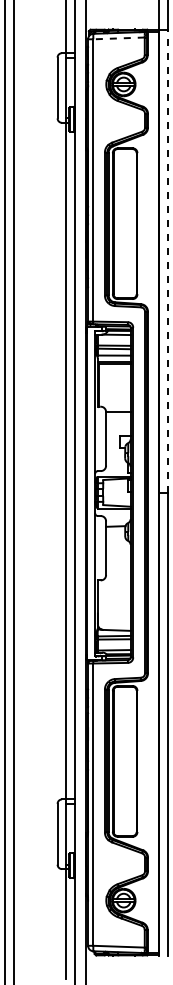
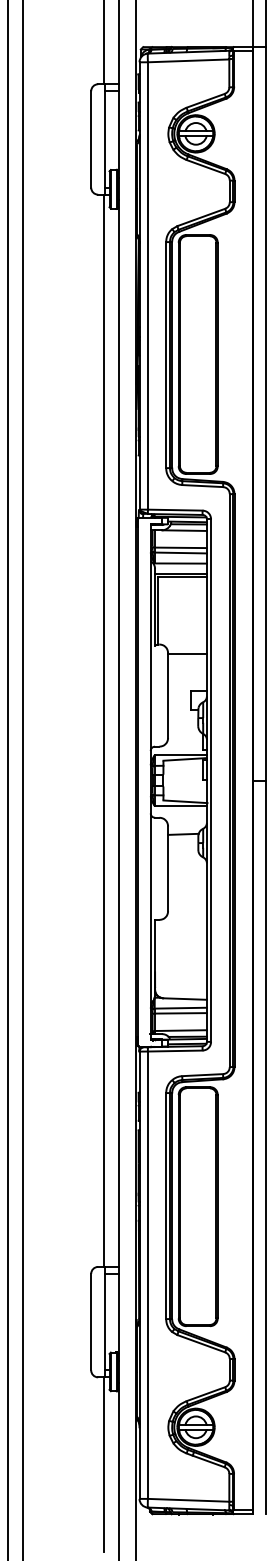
line: (119, 38) -> (189, 61), dashed -> solid
line: (167, 260) -> (265, 412), dashed -> solid

